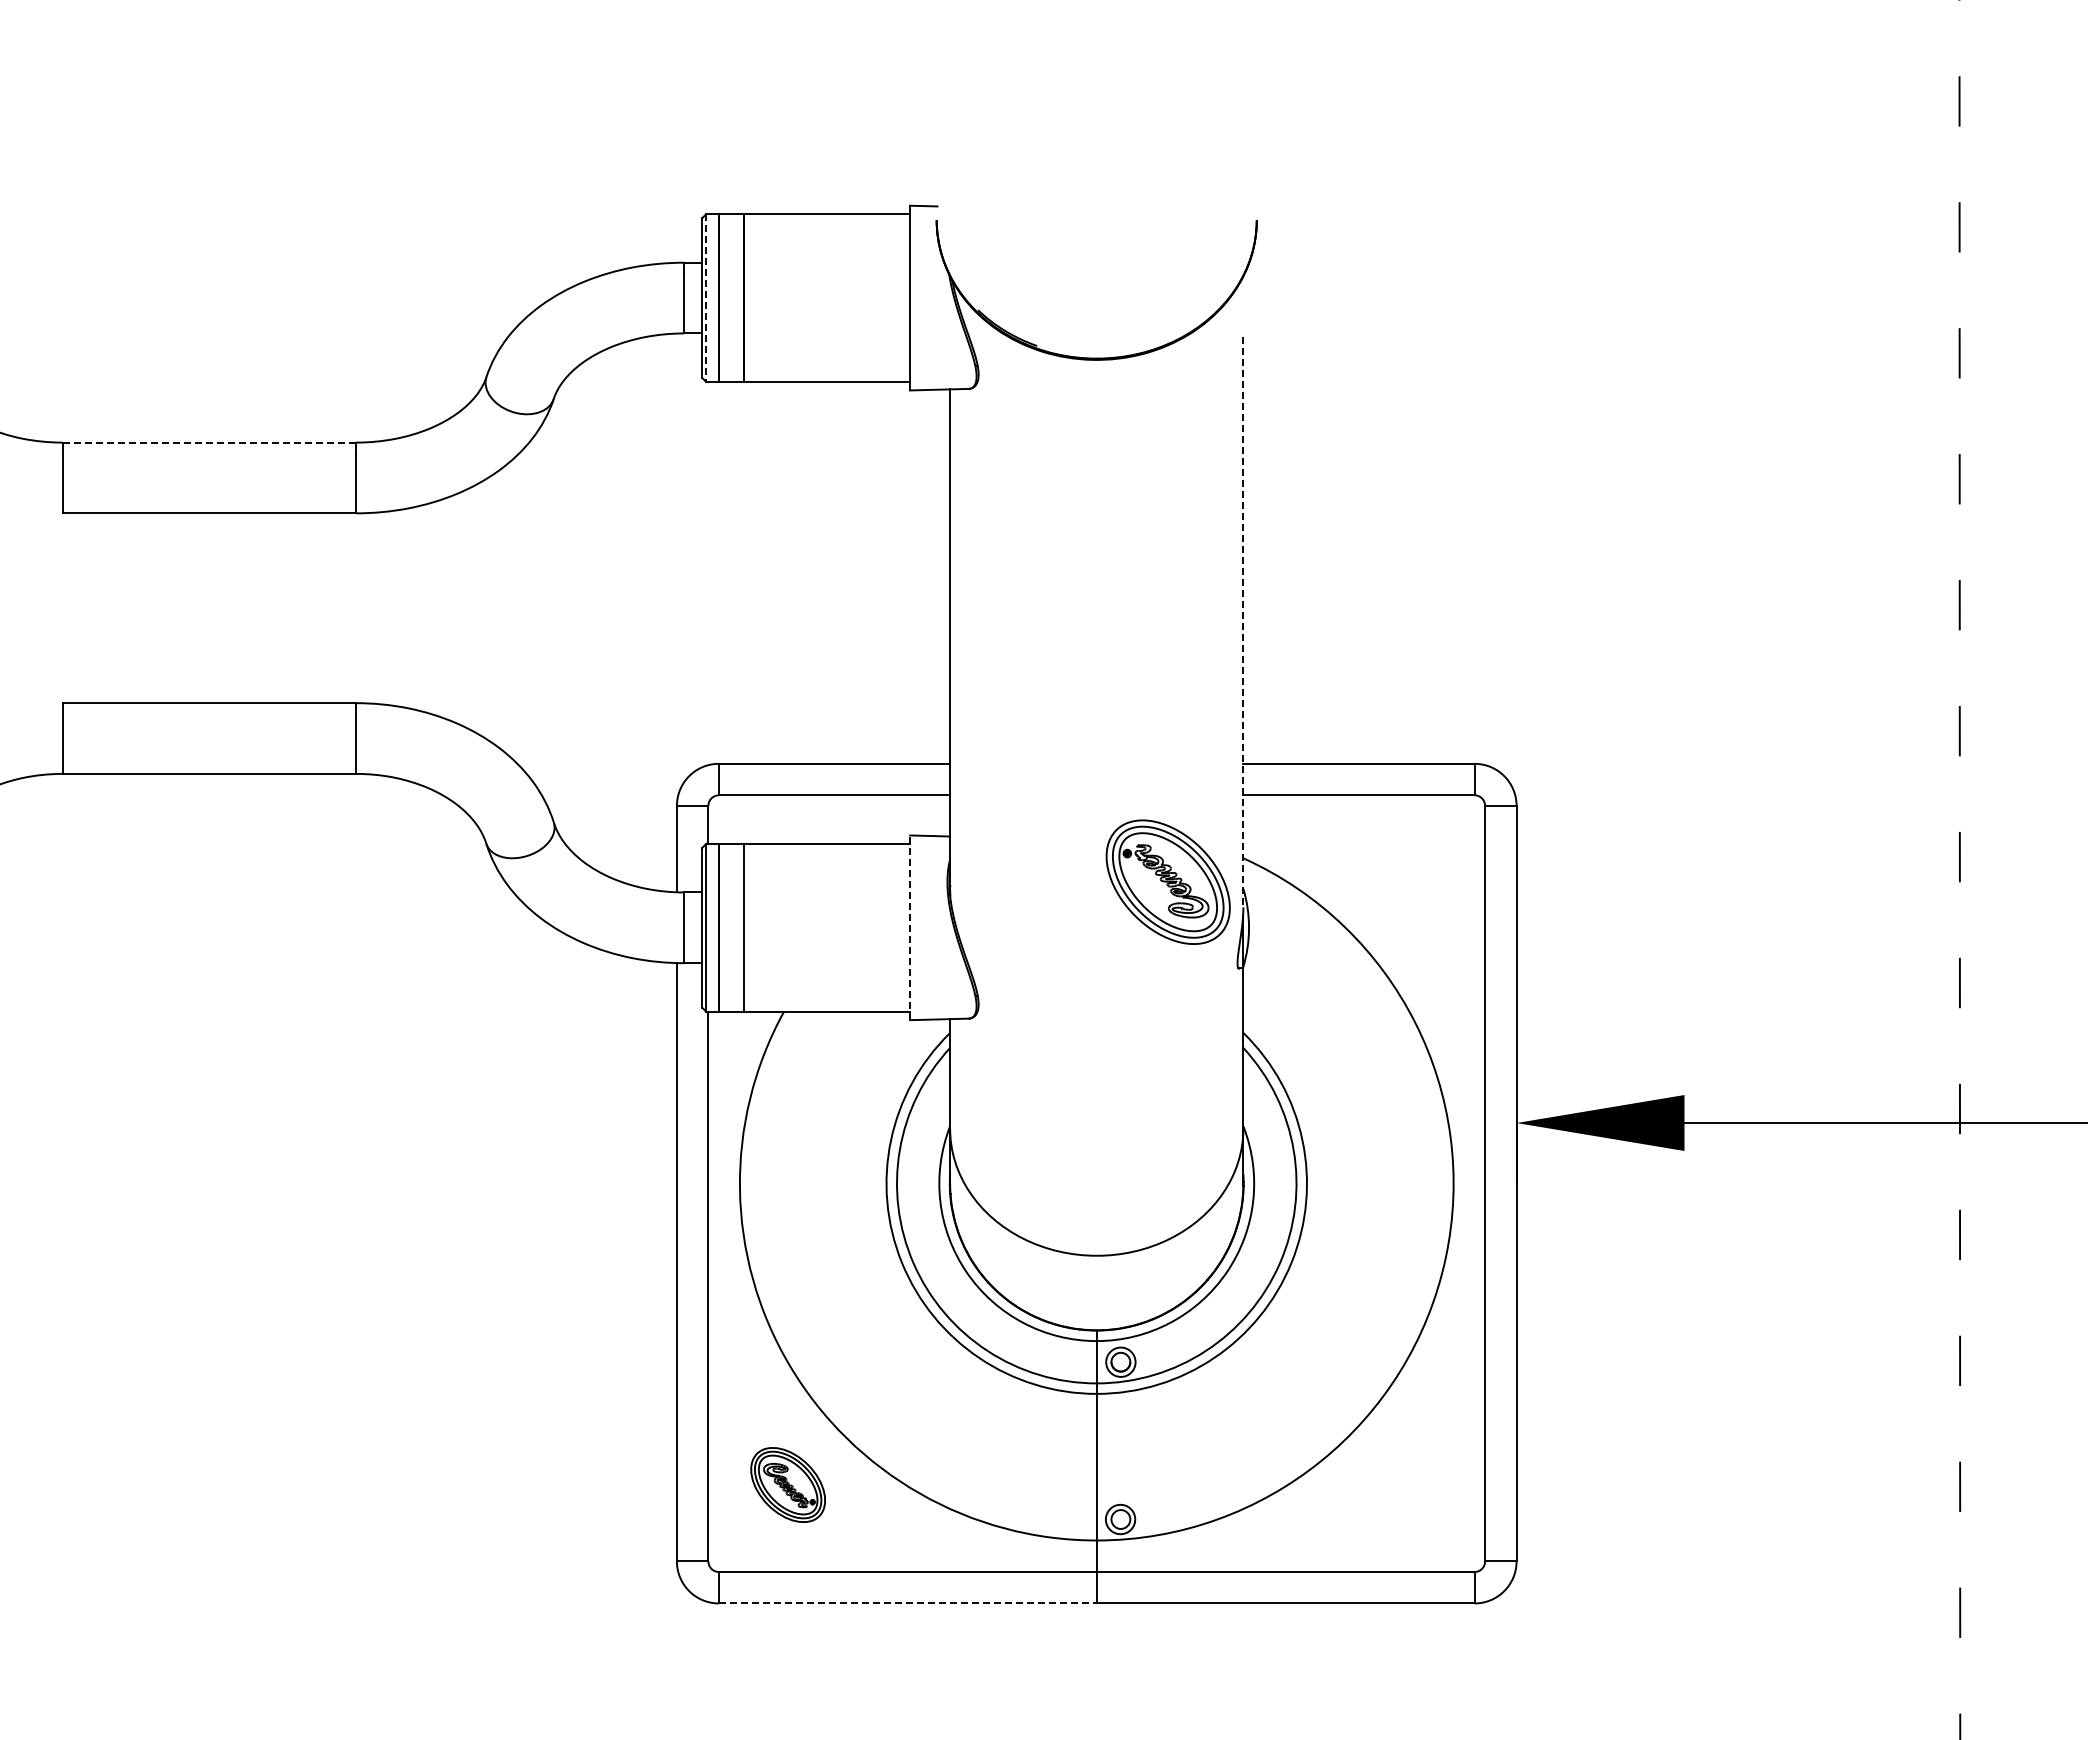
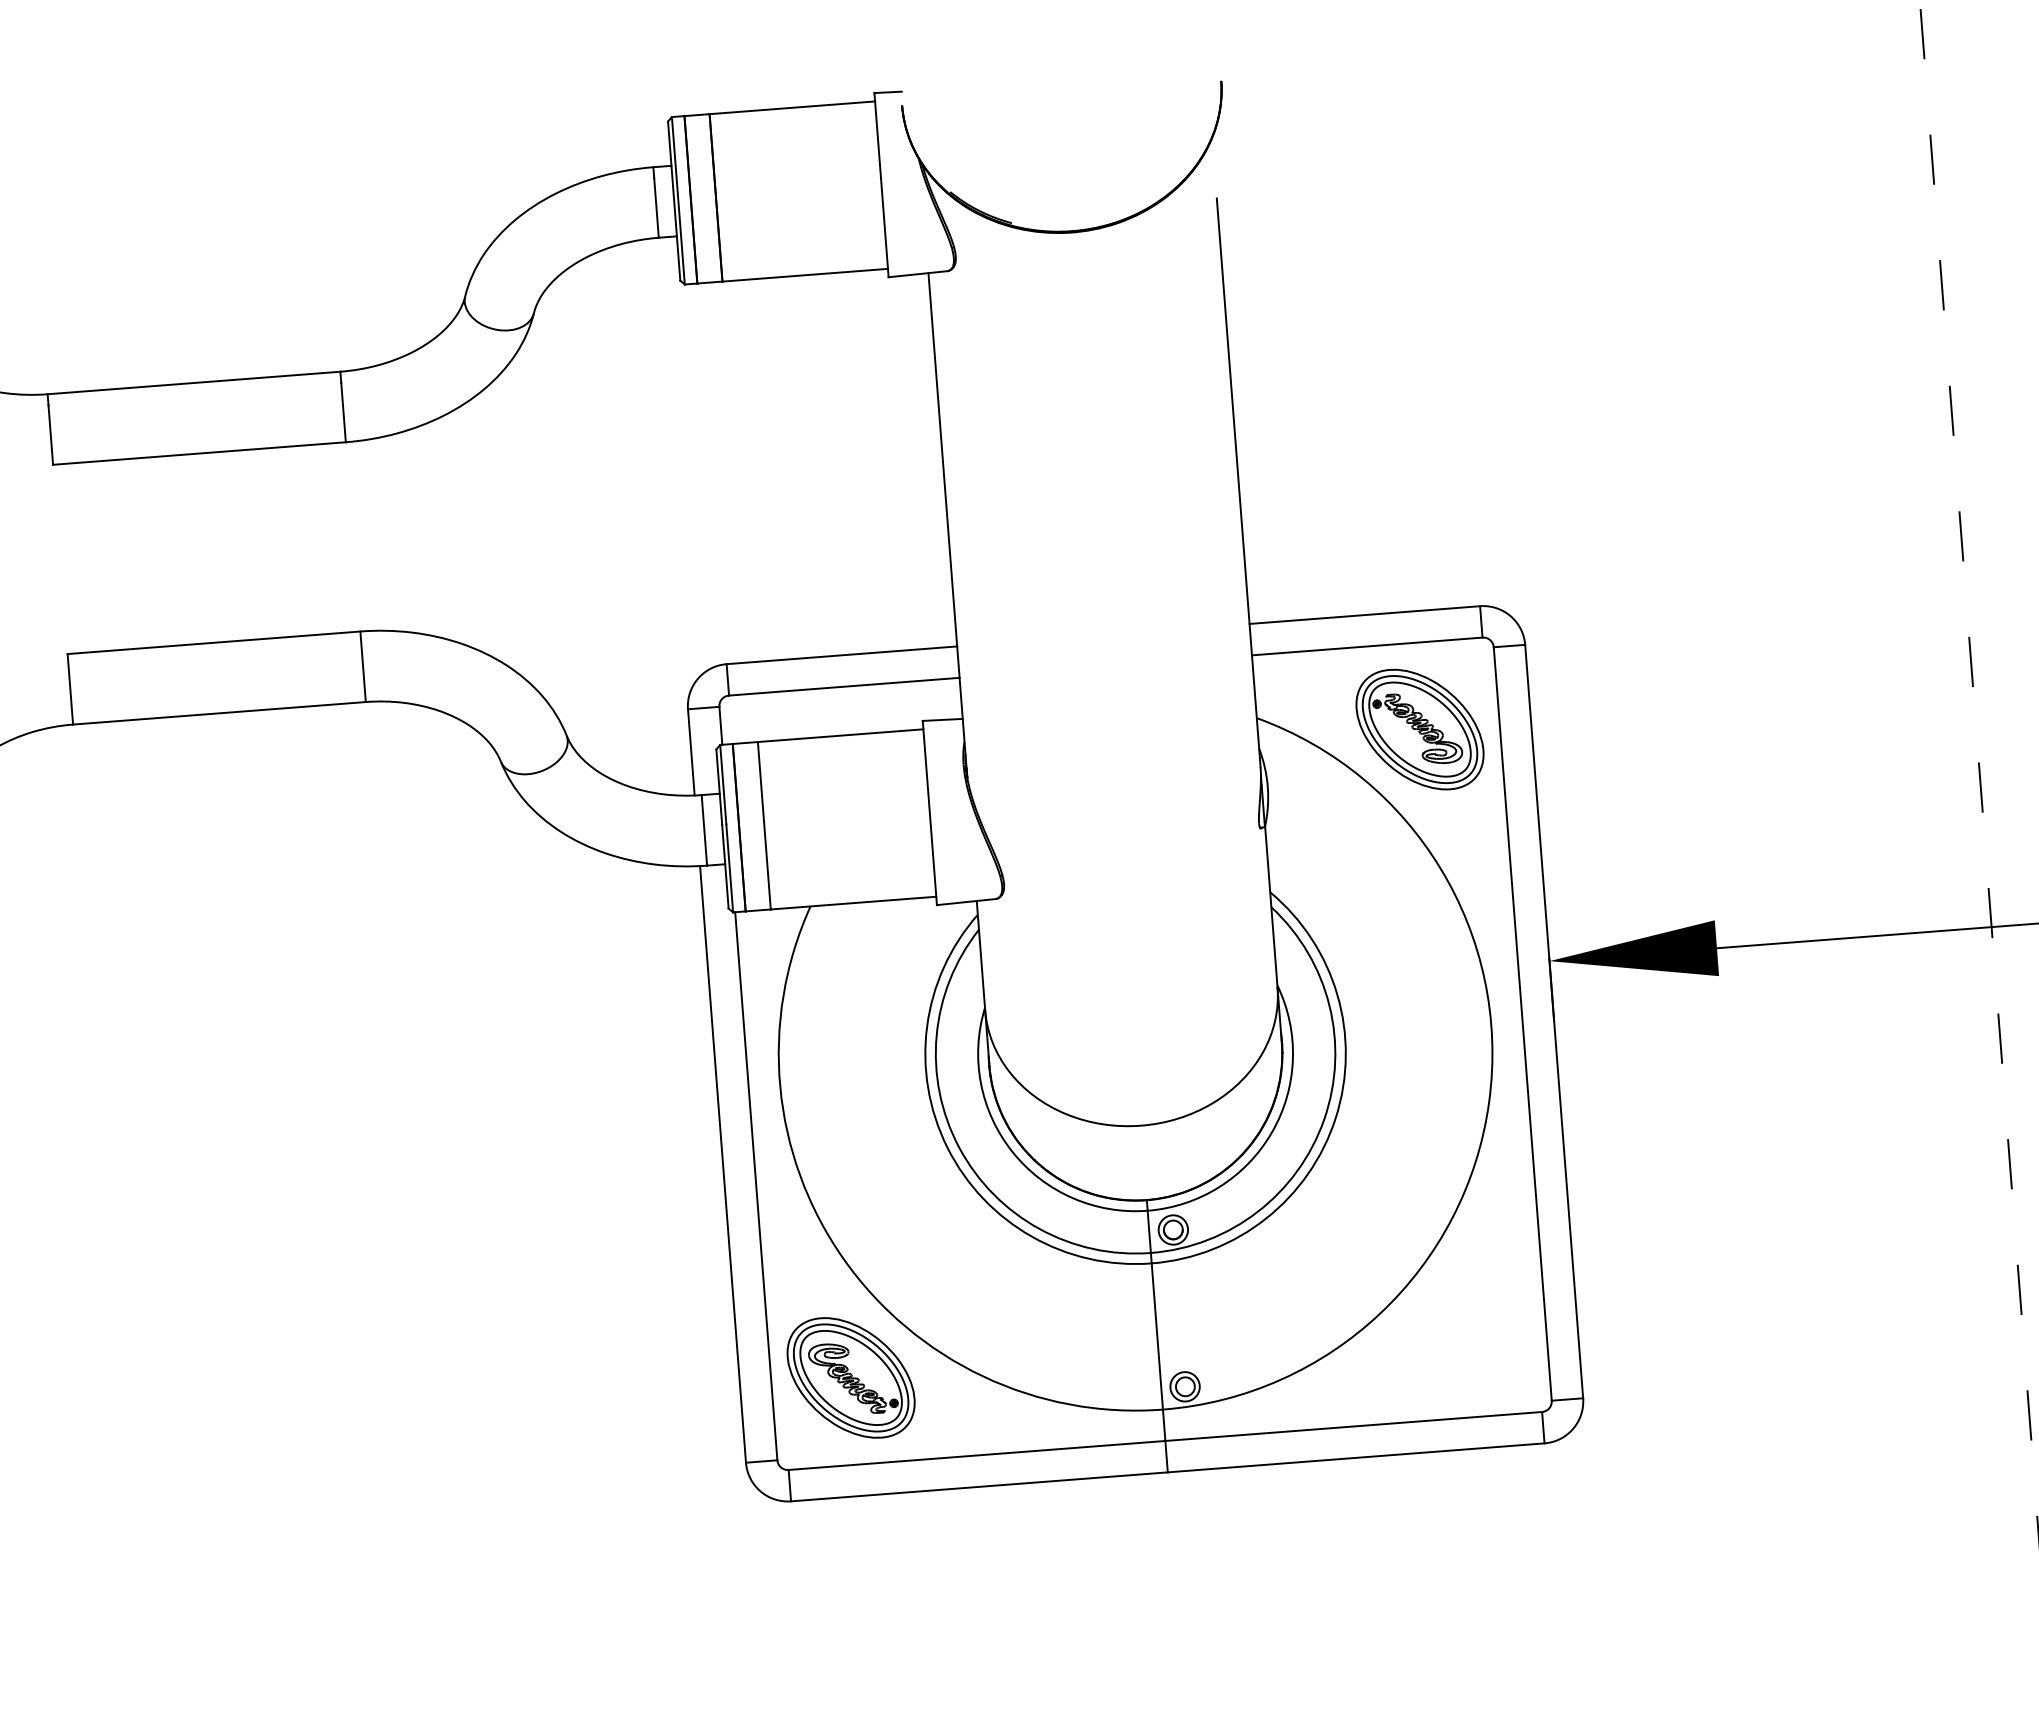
line: (706, 298) -> (678, 201), dashed -> solid
line: (209, 442) -> (194, 382), dashed -> solid
line: (1243, 622) -> (1238, 483), dashed -> solid
part: (1167, 881) -> (1419, 728), moved
line: (910, 927) -> (930, 812), dashed -> solid
part: (787, 1484) -> (850, 1377), size x1.67
line: (907, 1603) -> (979, 1486), dashed -> solid

